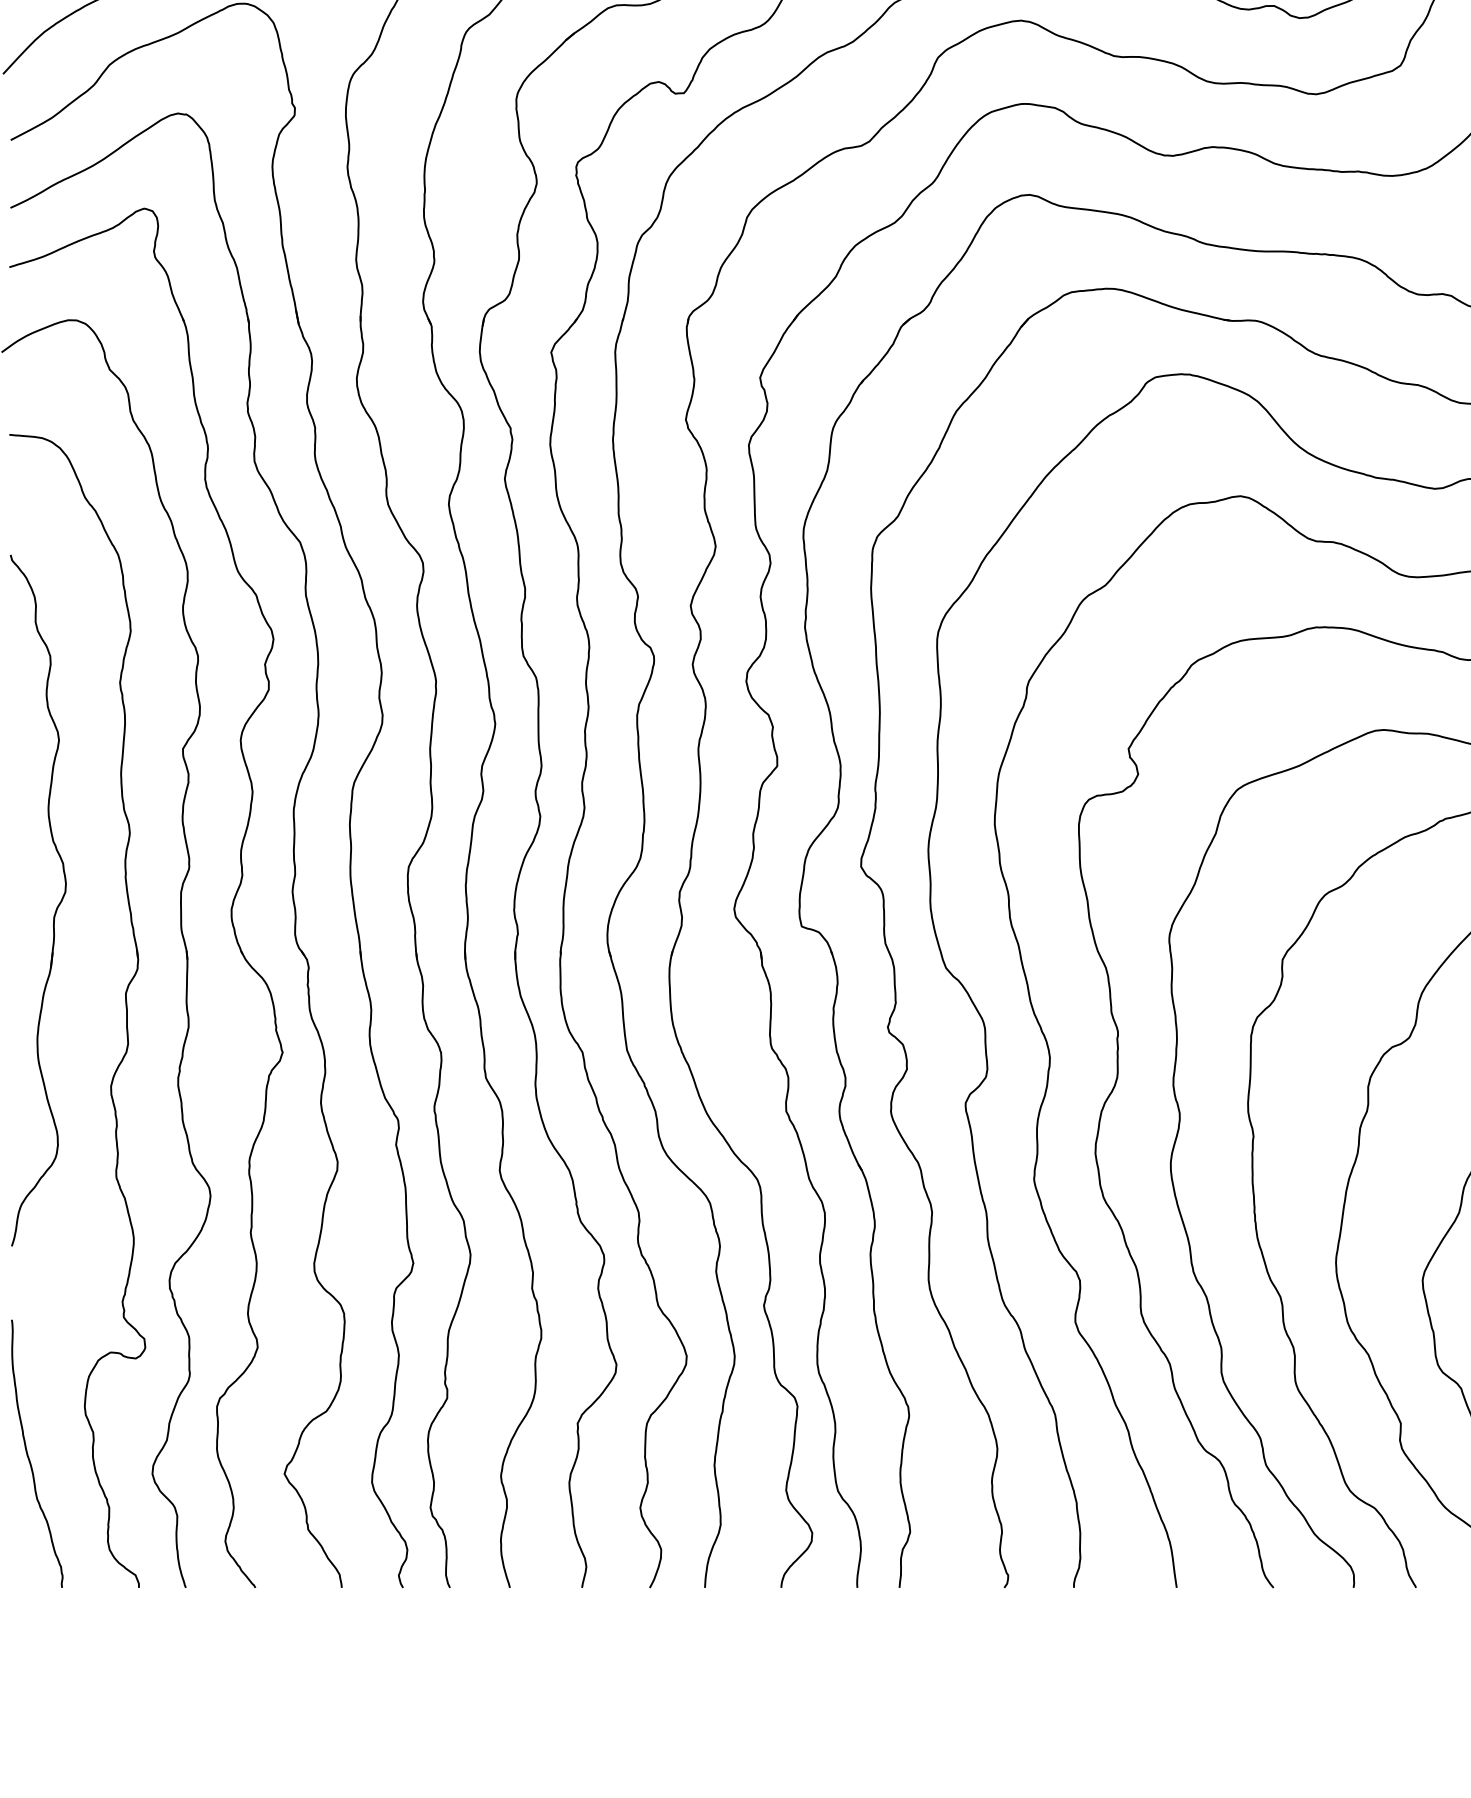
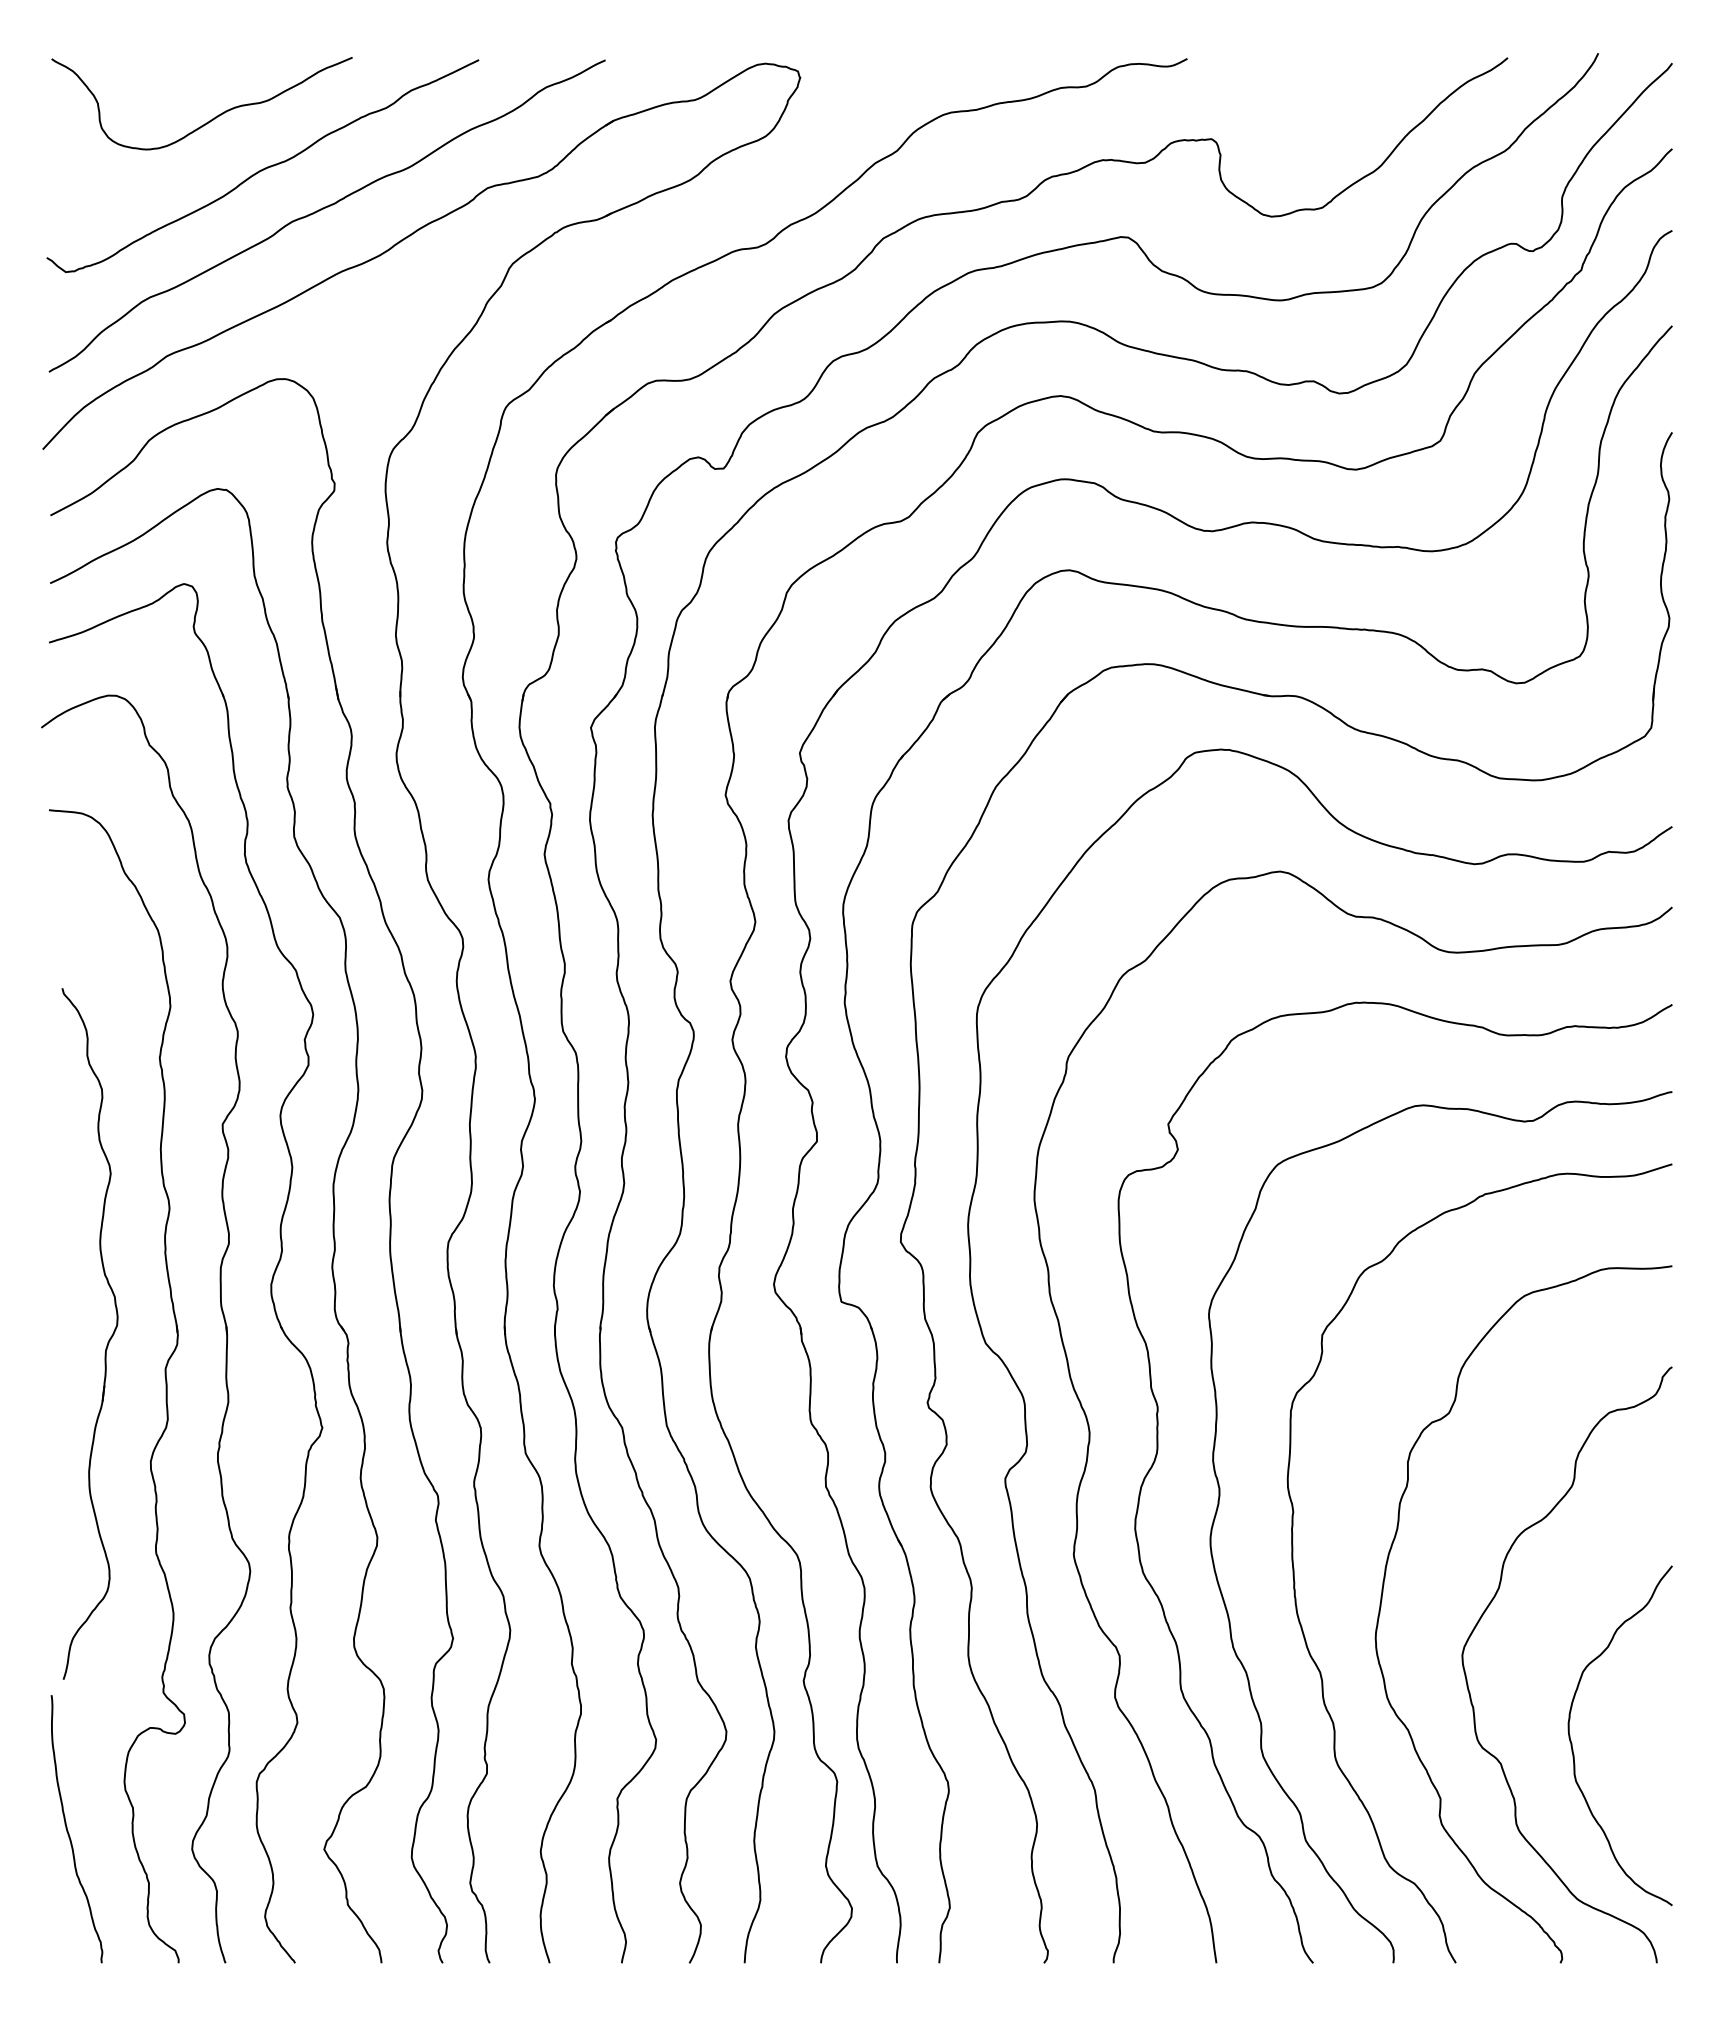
part: (55, 909) -> (107, 1342), moved

